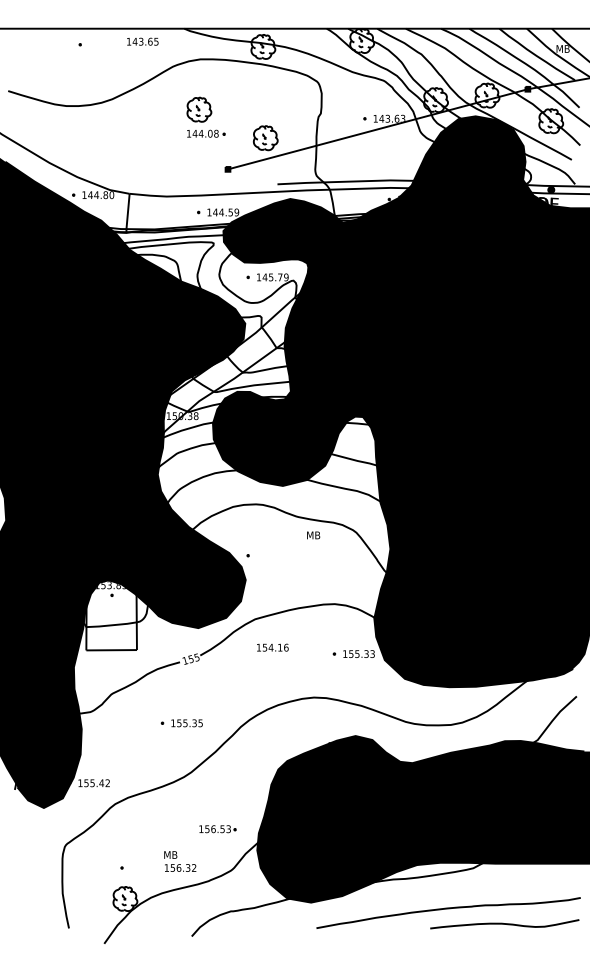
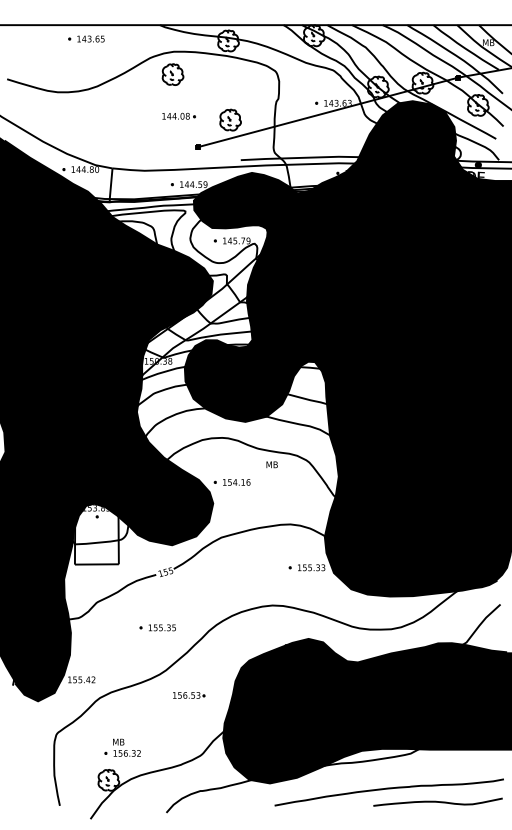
text: (142, 41) -> (90, 38), moved
part: (199, 109) -> (173, 74), moved
text: (272, 647) -> (236, 482), moved
part: (217, 829) -> (188, 695), moved
text: (180, 861) -> (127, 747), moved

